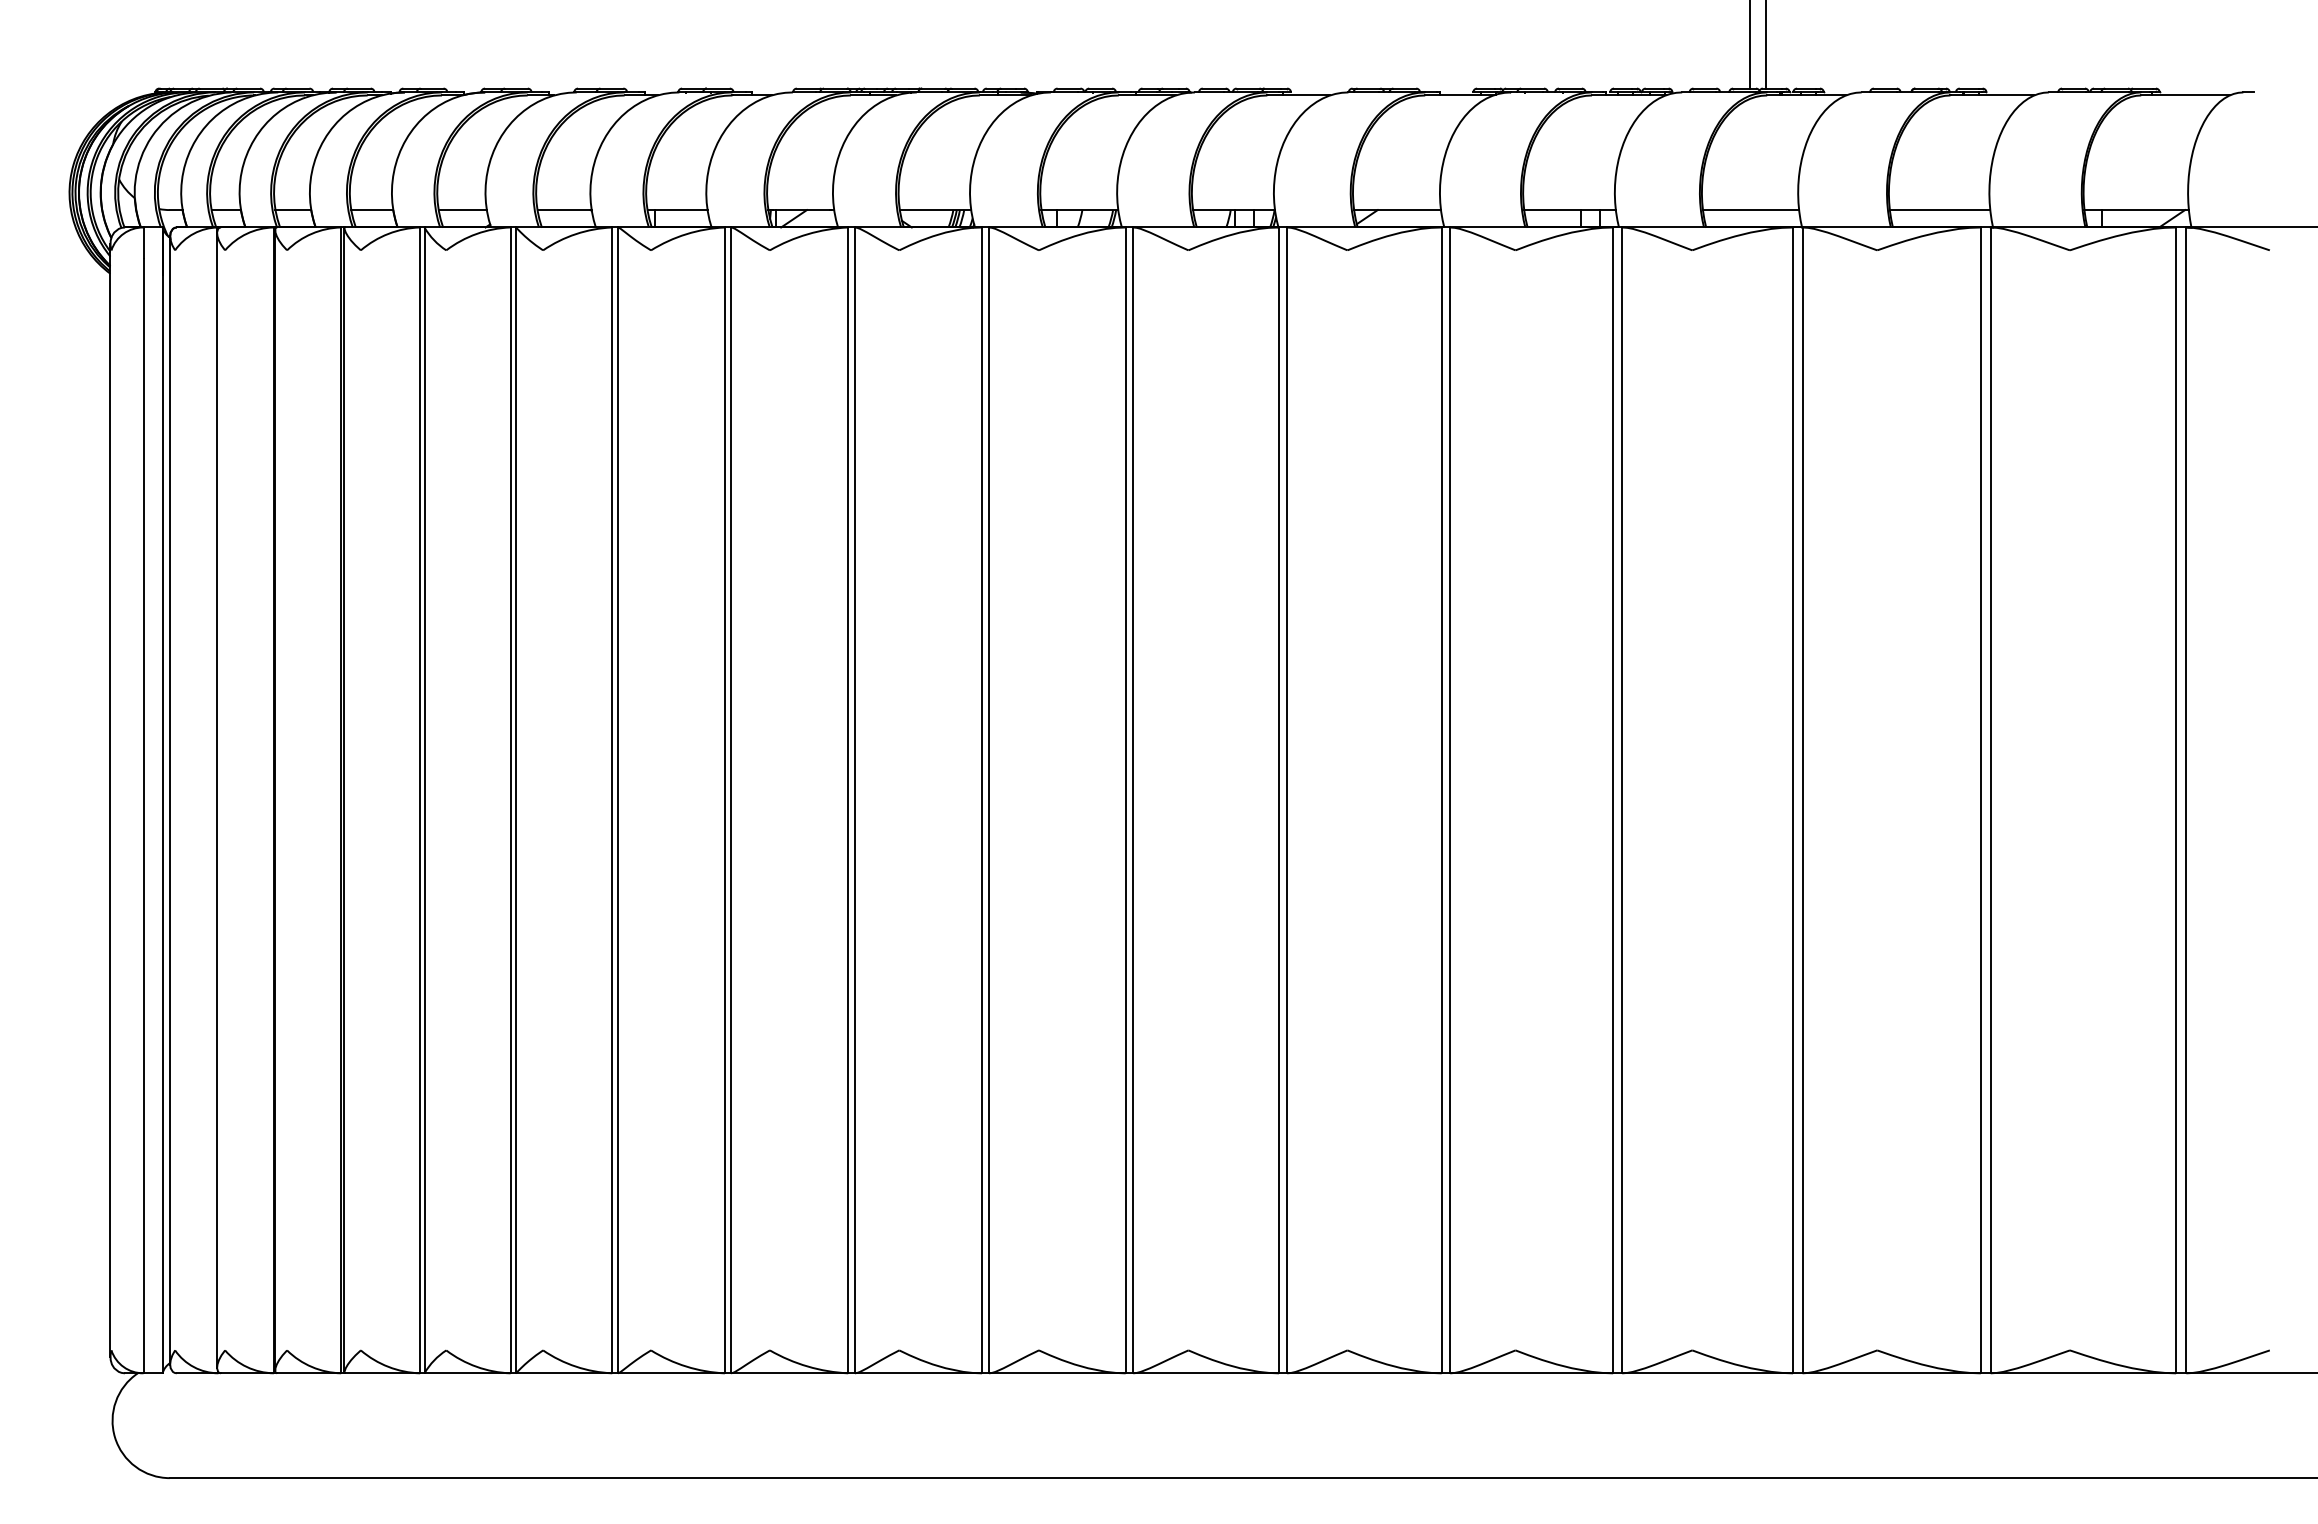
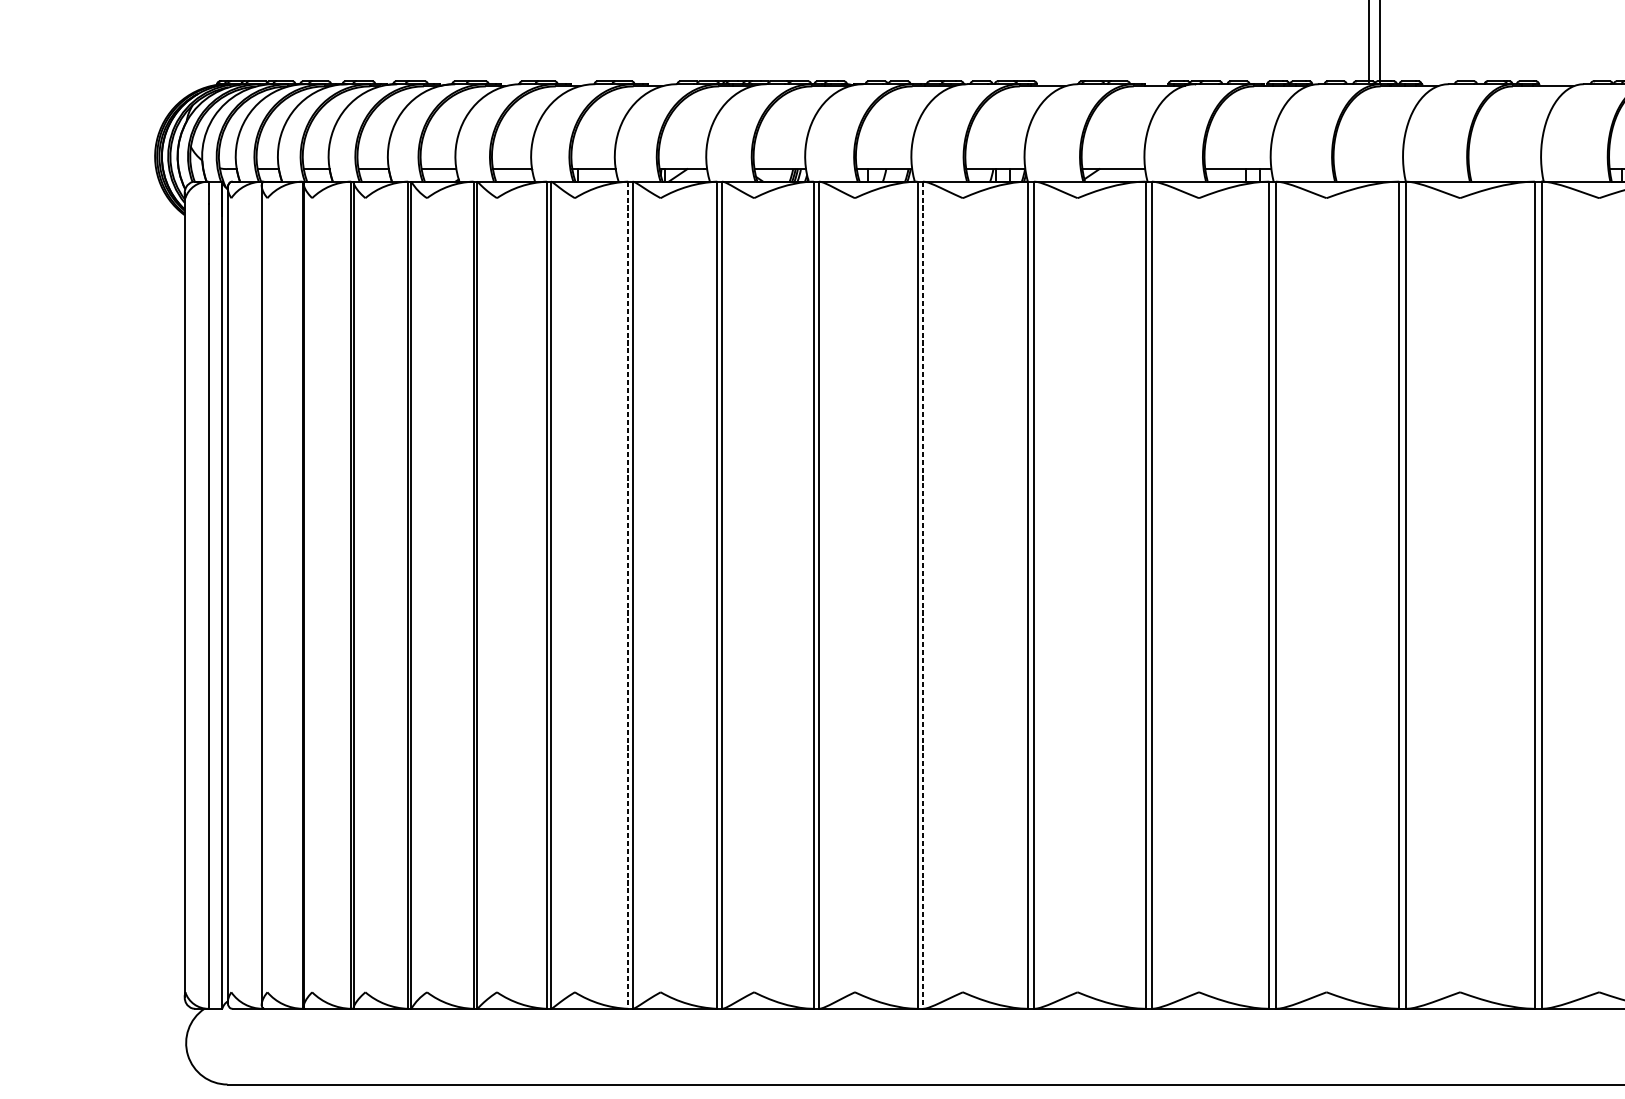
line: (1750, 210) -> (1368, 169), removed
line: (1939, 210) -> (1505, 169), removed
line: (724, 800) -> (627, 595), solid -> dashed
line: (1133, 800) -> (923, 595), solid -> dashed

